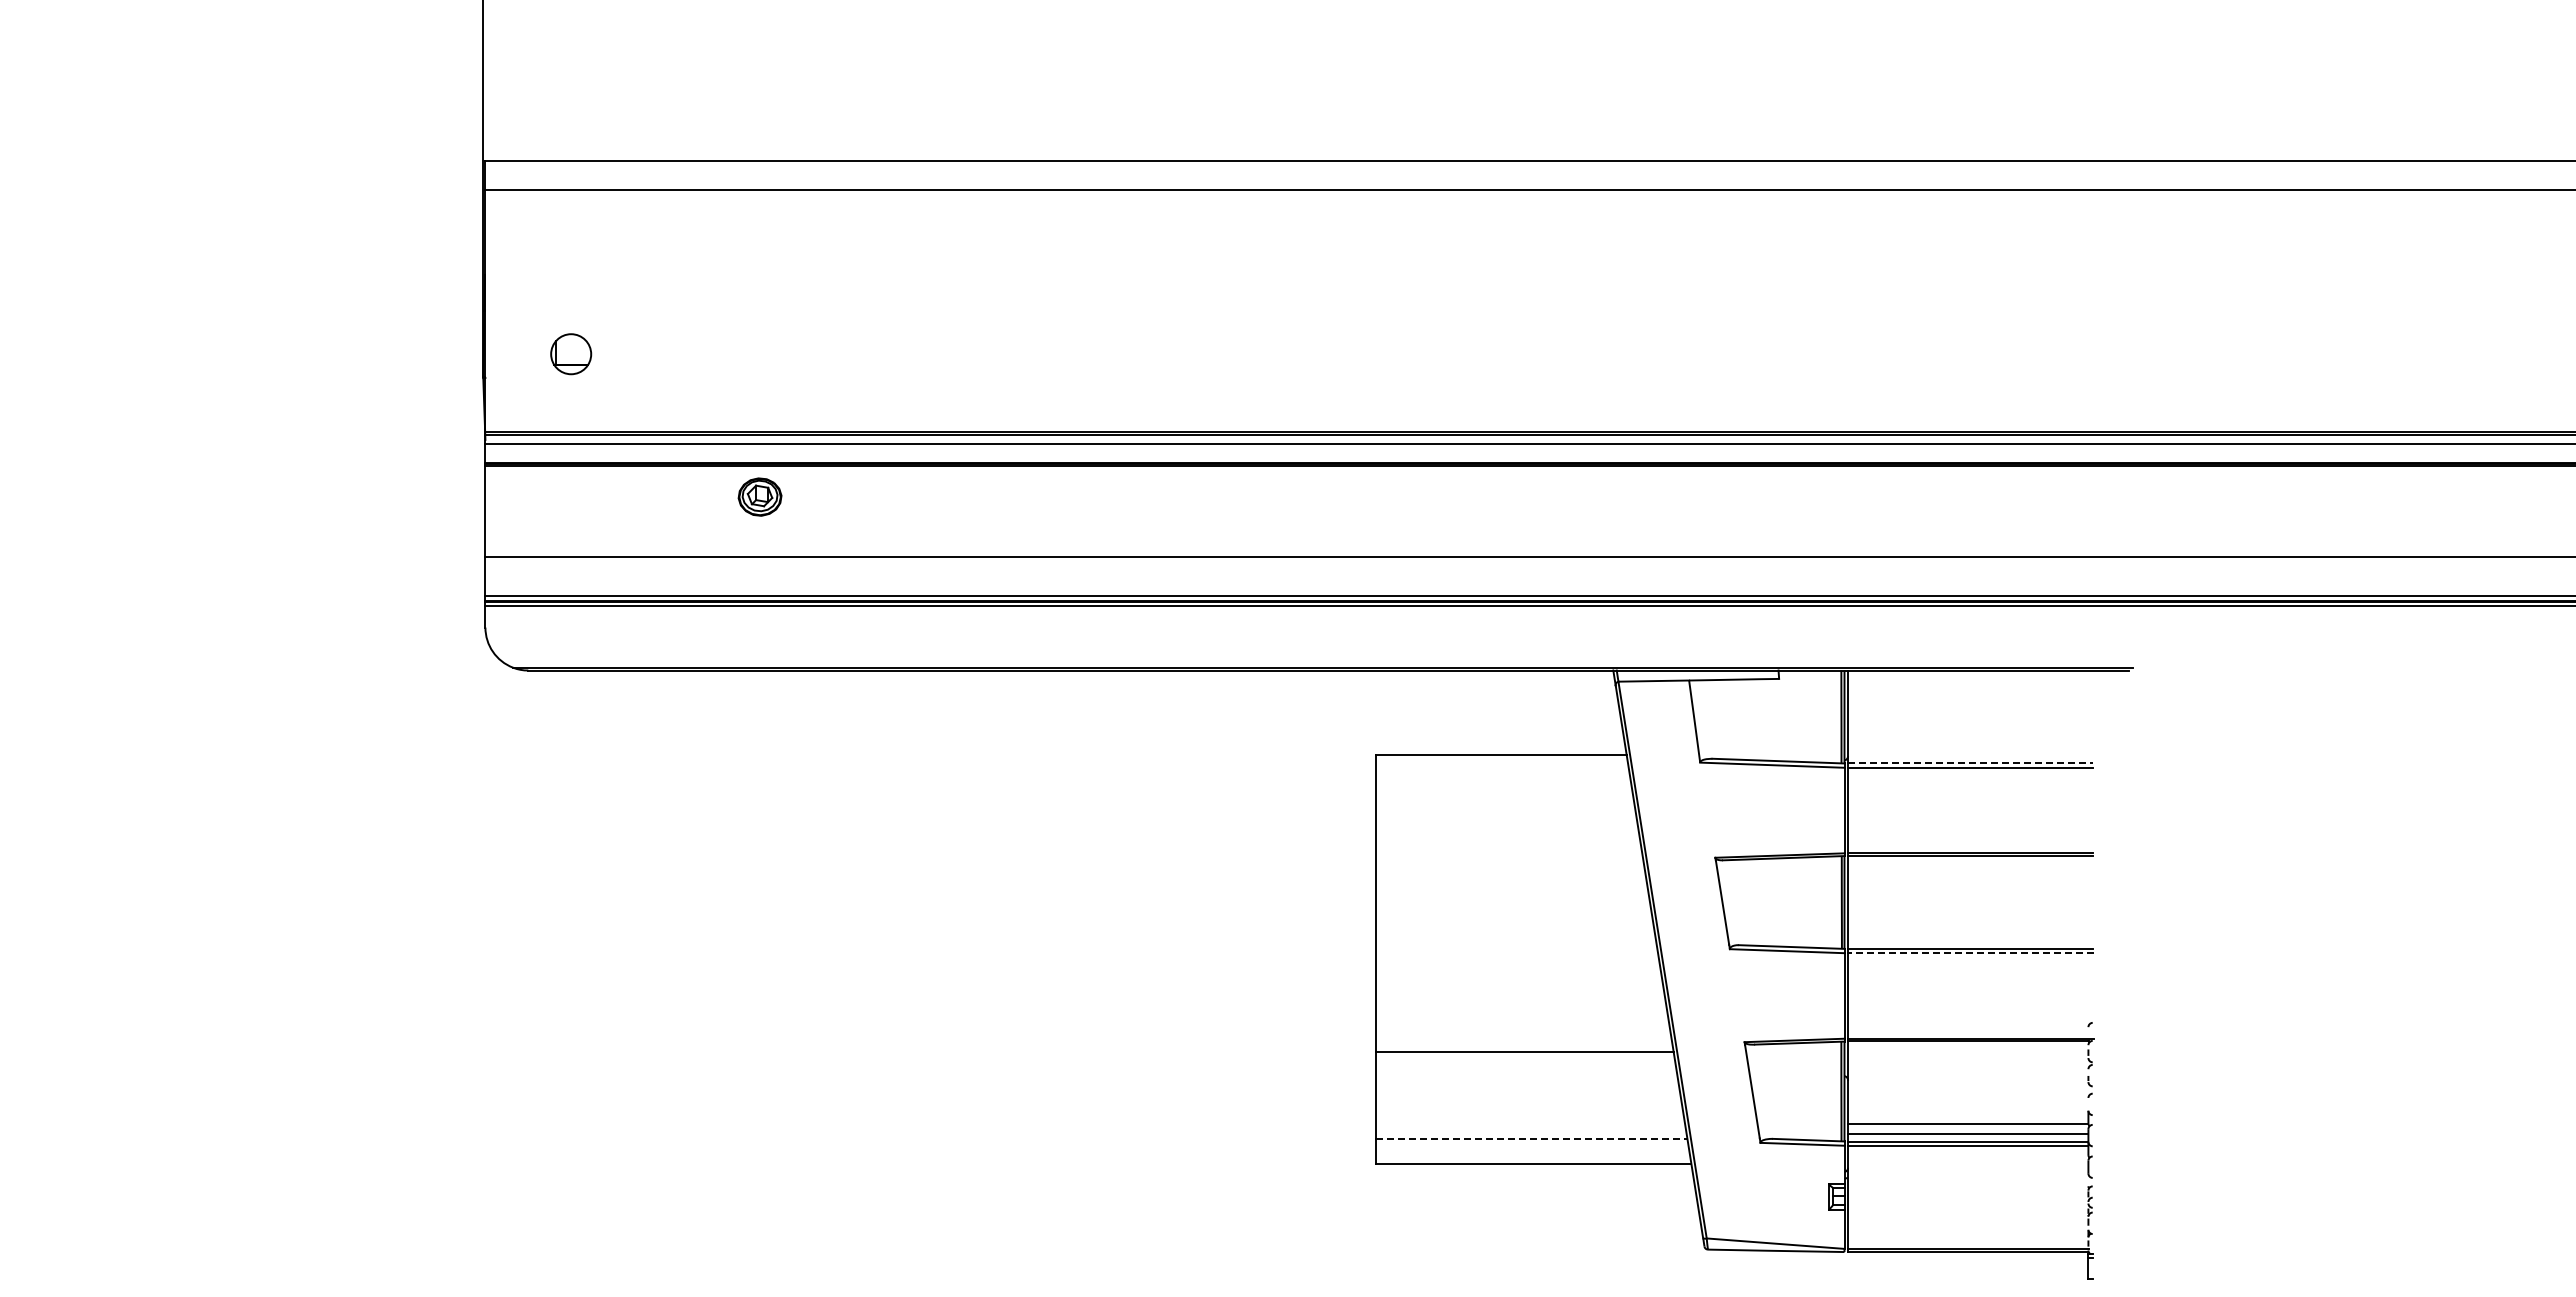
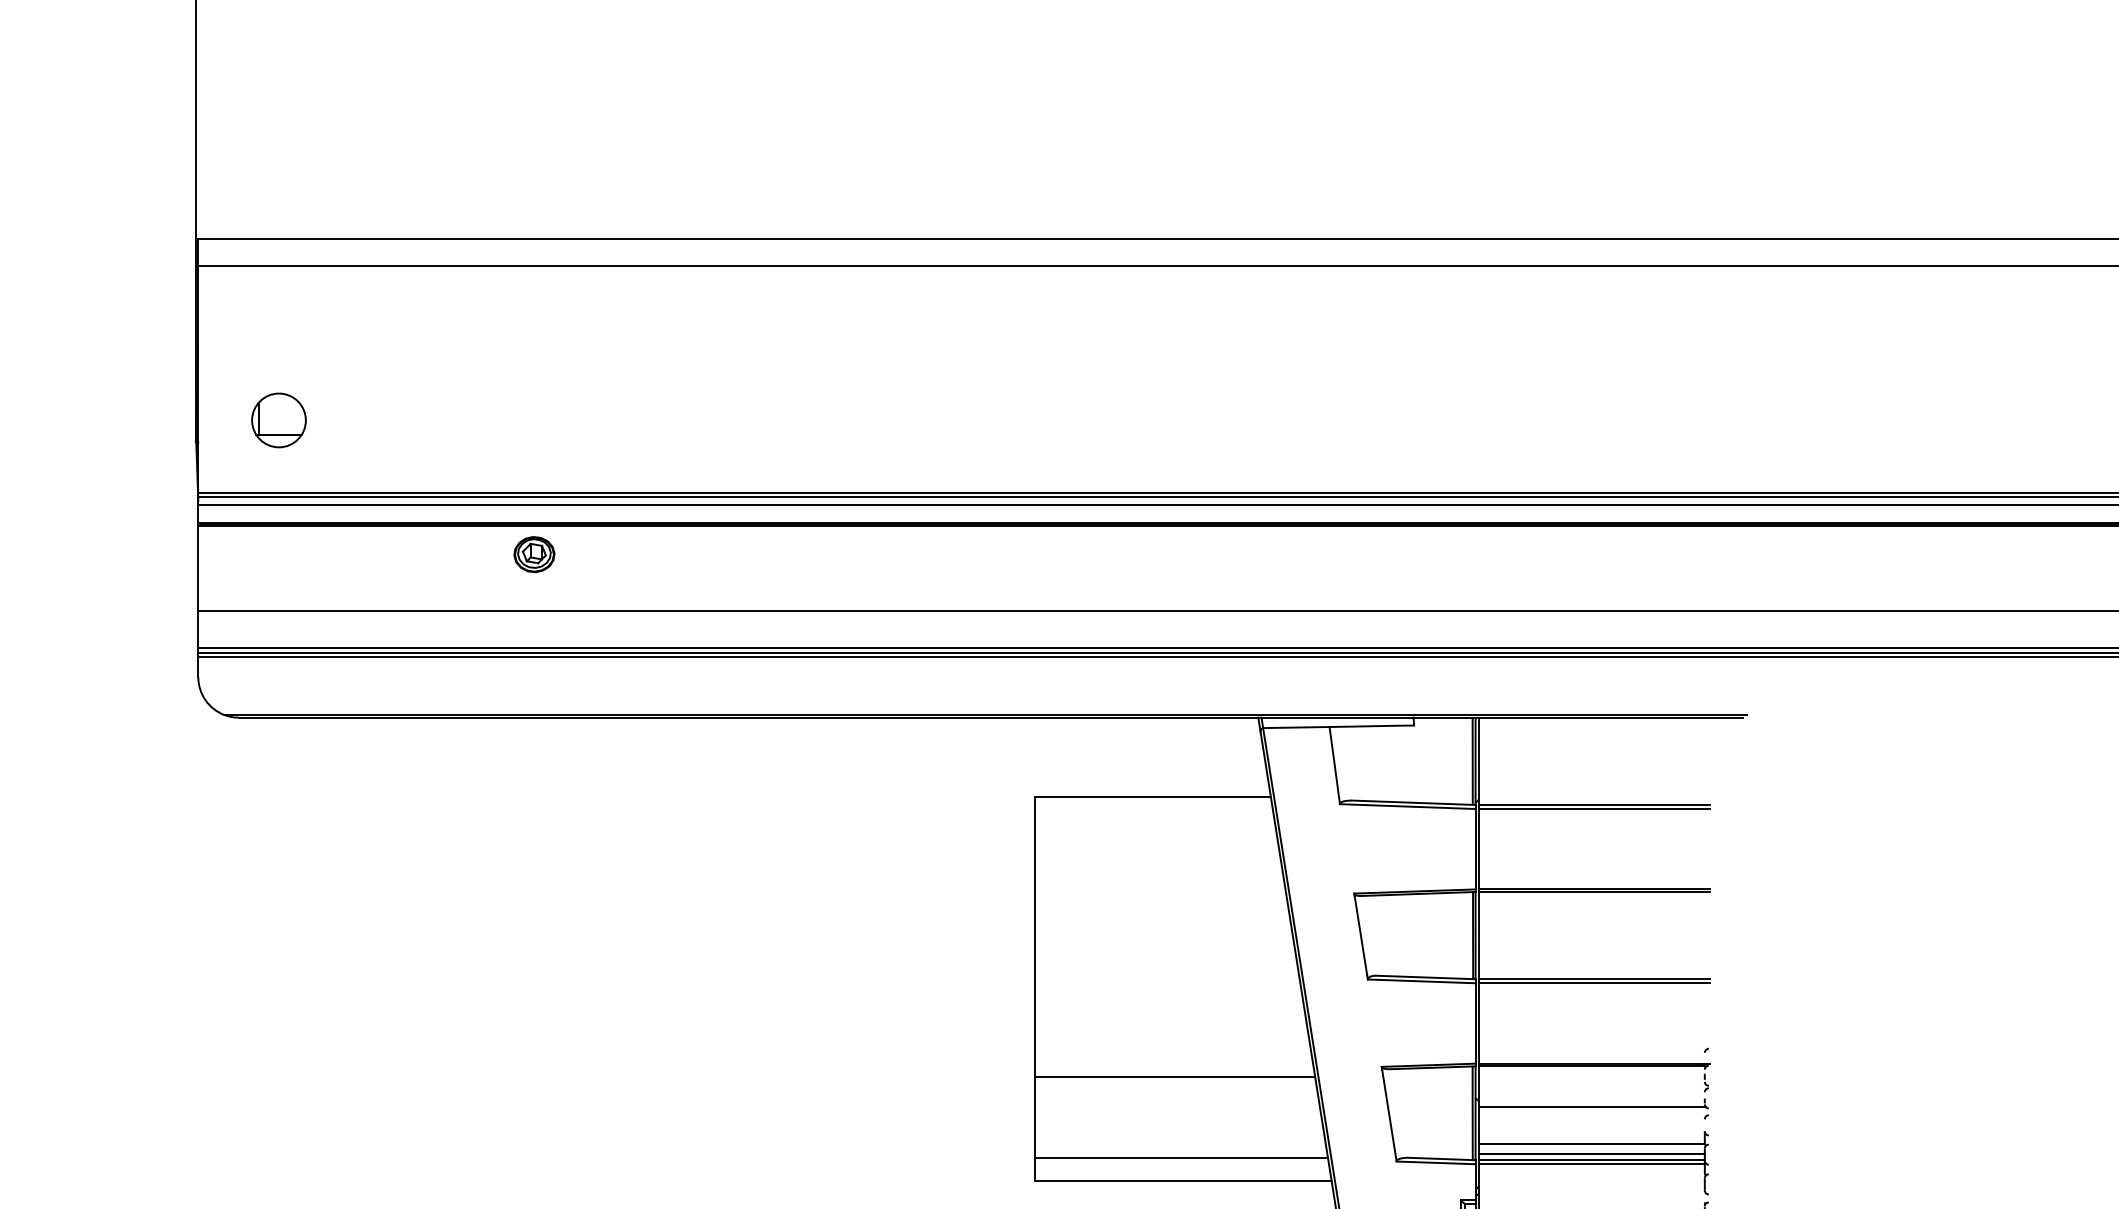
part: (570, 353) -> (278, 419), size x1.43
part: (759, 496) -> (533, 554), moved
line: (1970, 763) -> (1593, 804), dashed -> solid
line: (1970, 953) -> (1593, 983), dashed -> solid
line: (1968, 1085) -> (1592, 1107), added
line: (1531, 1139) -> (1181, 1158), dashed -> solid

